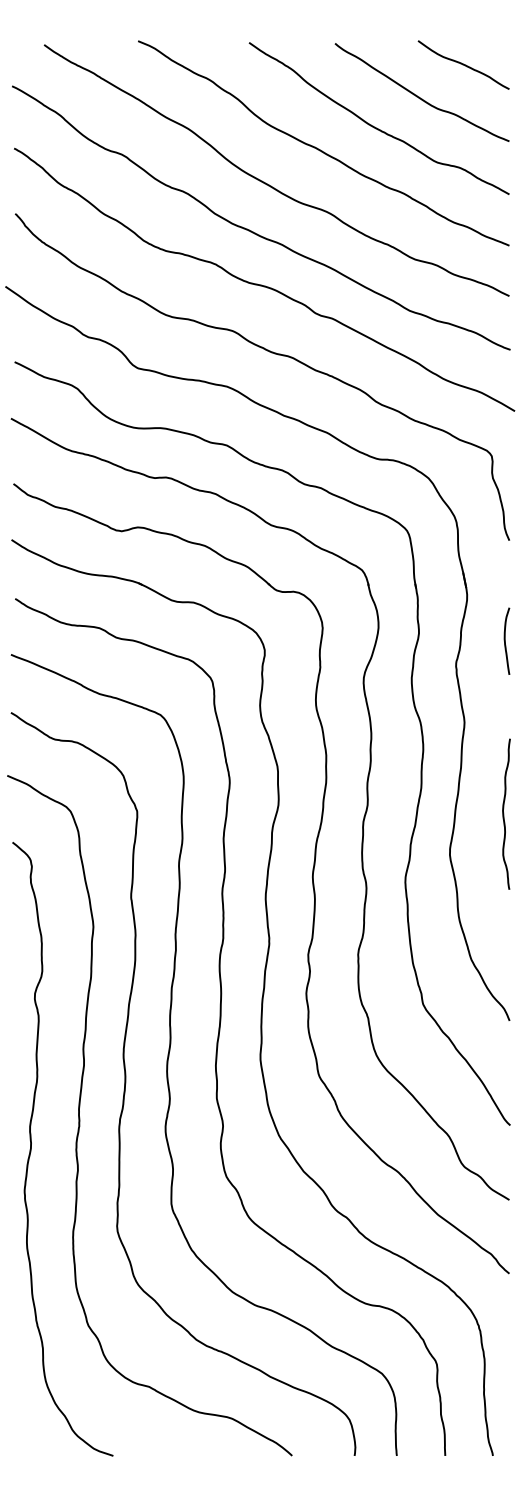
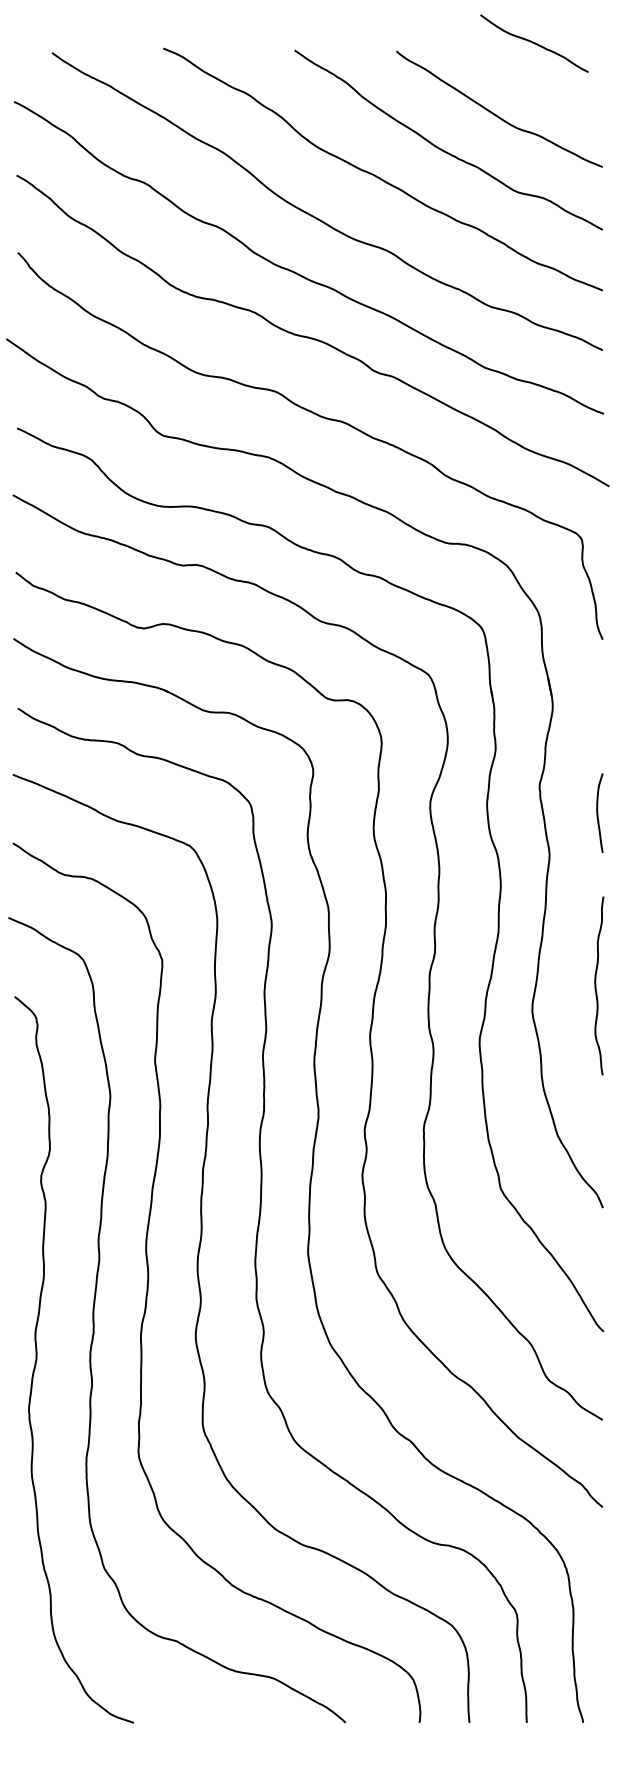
curve: (463, 64) -> (534, 42), moved
curve: (505, 640) -> (598, 812), moved
curve: (504, 813) -> (596, 985), moved

